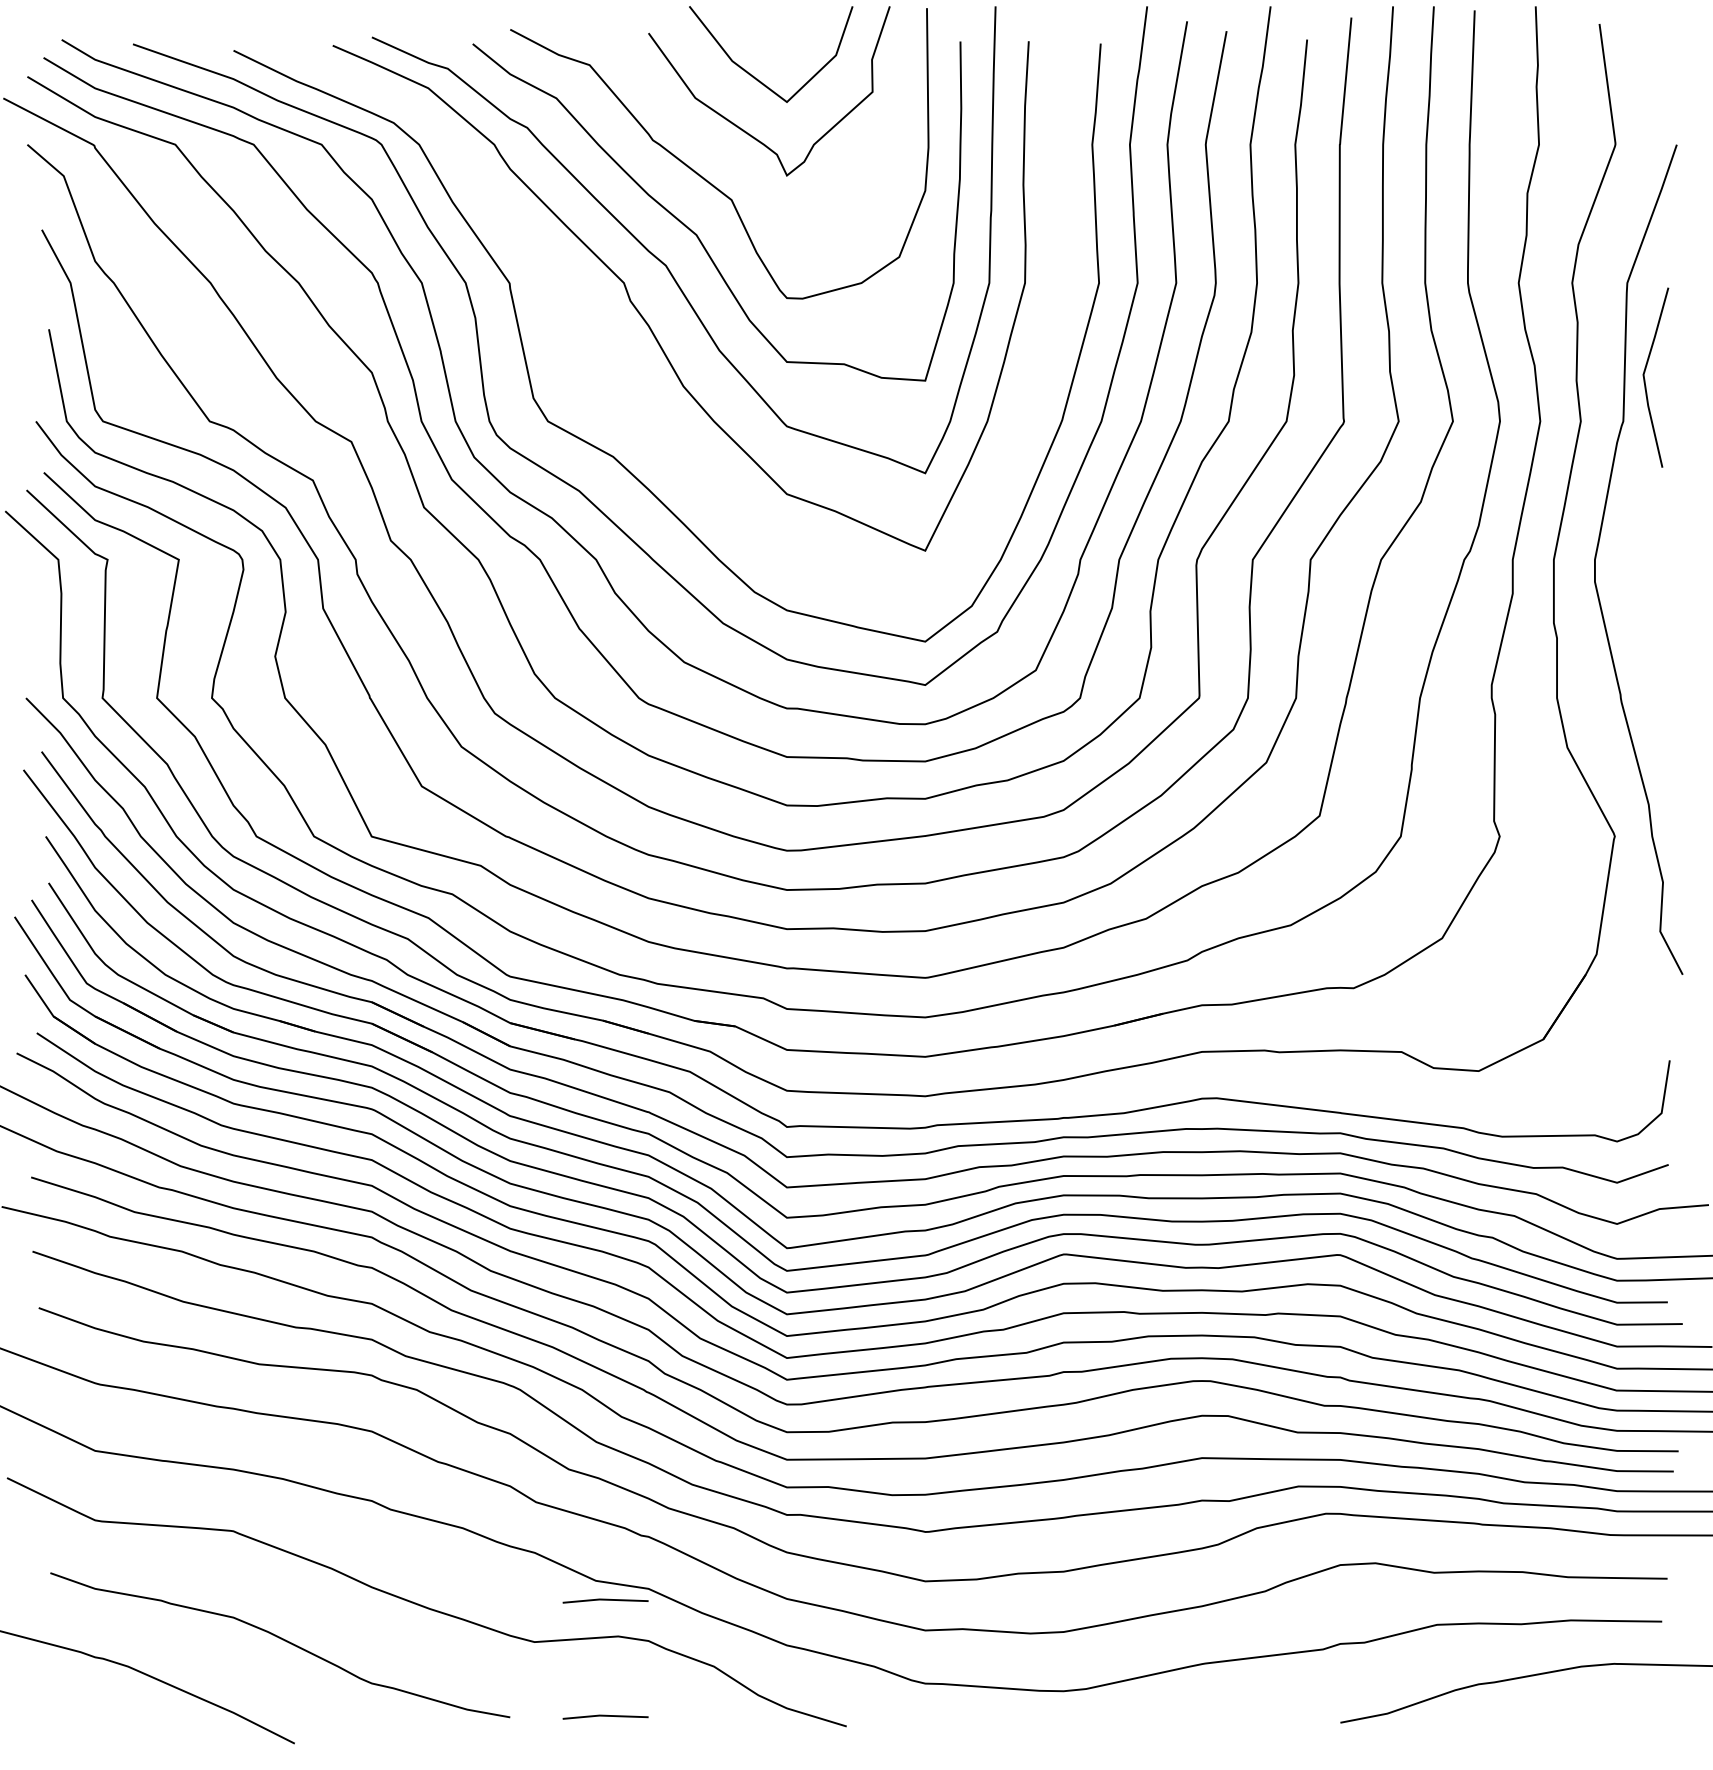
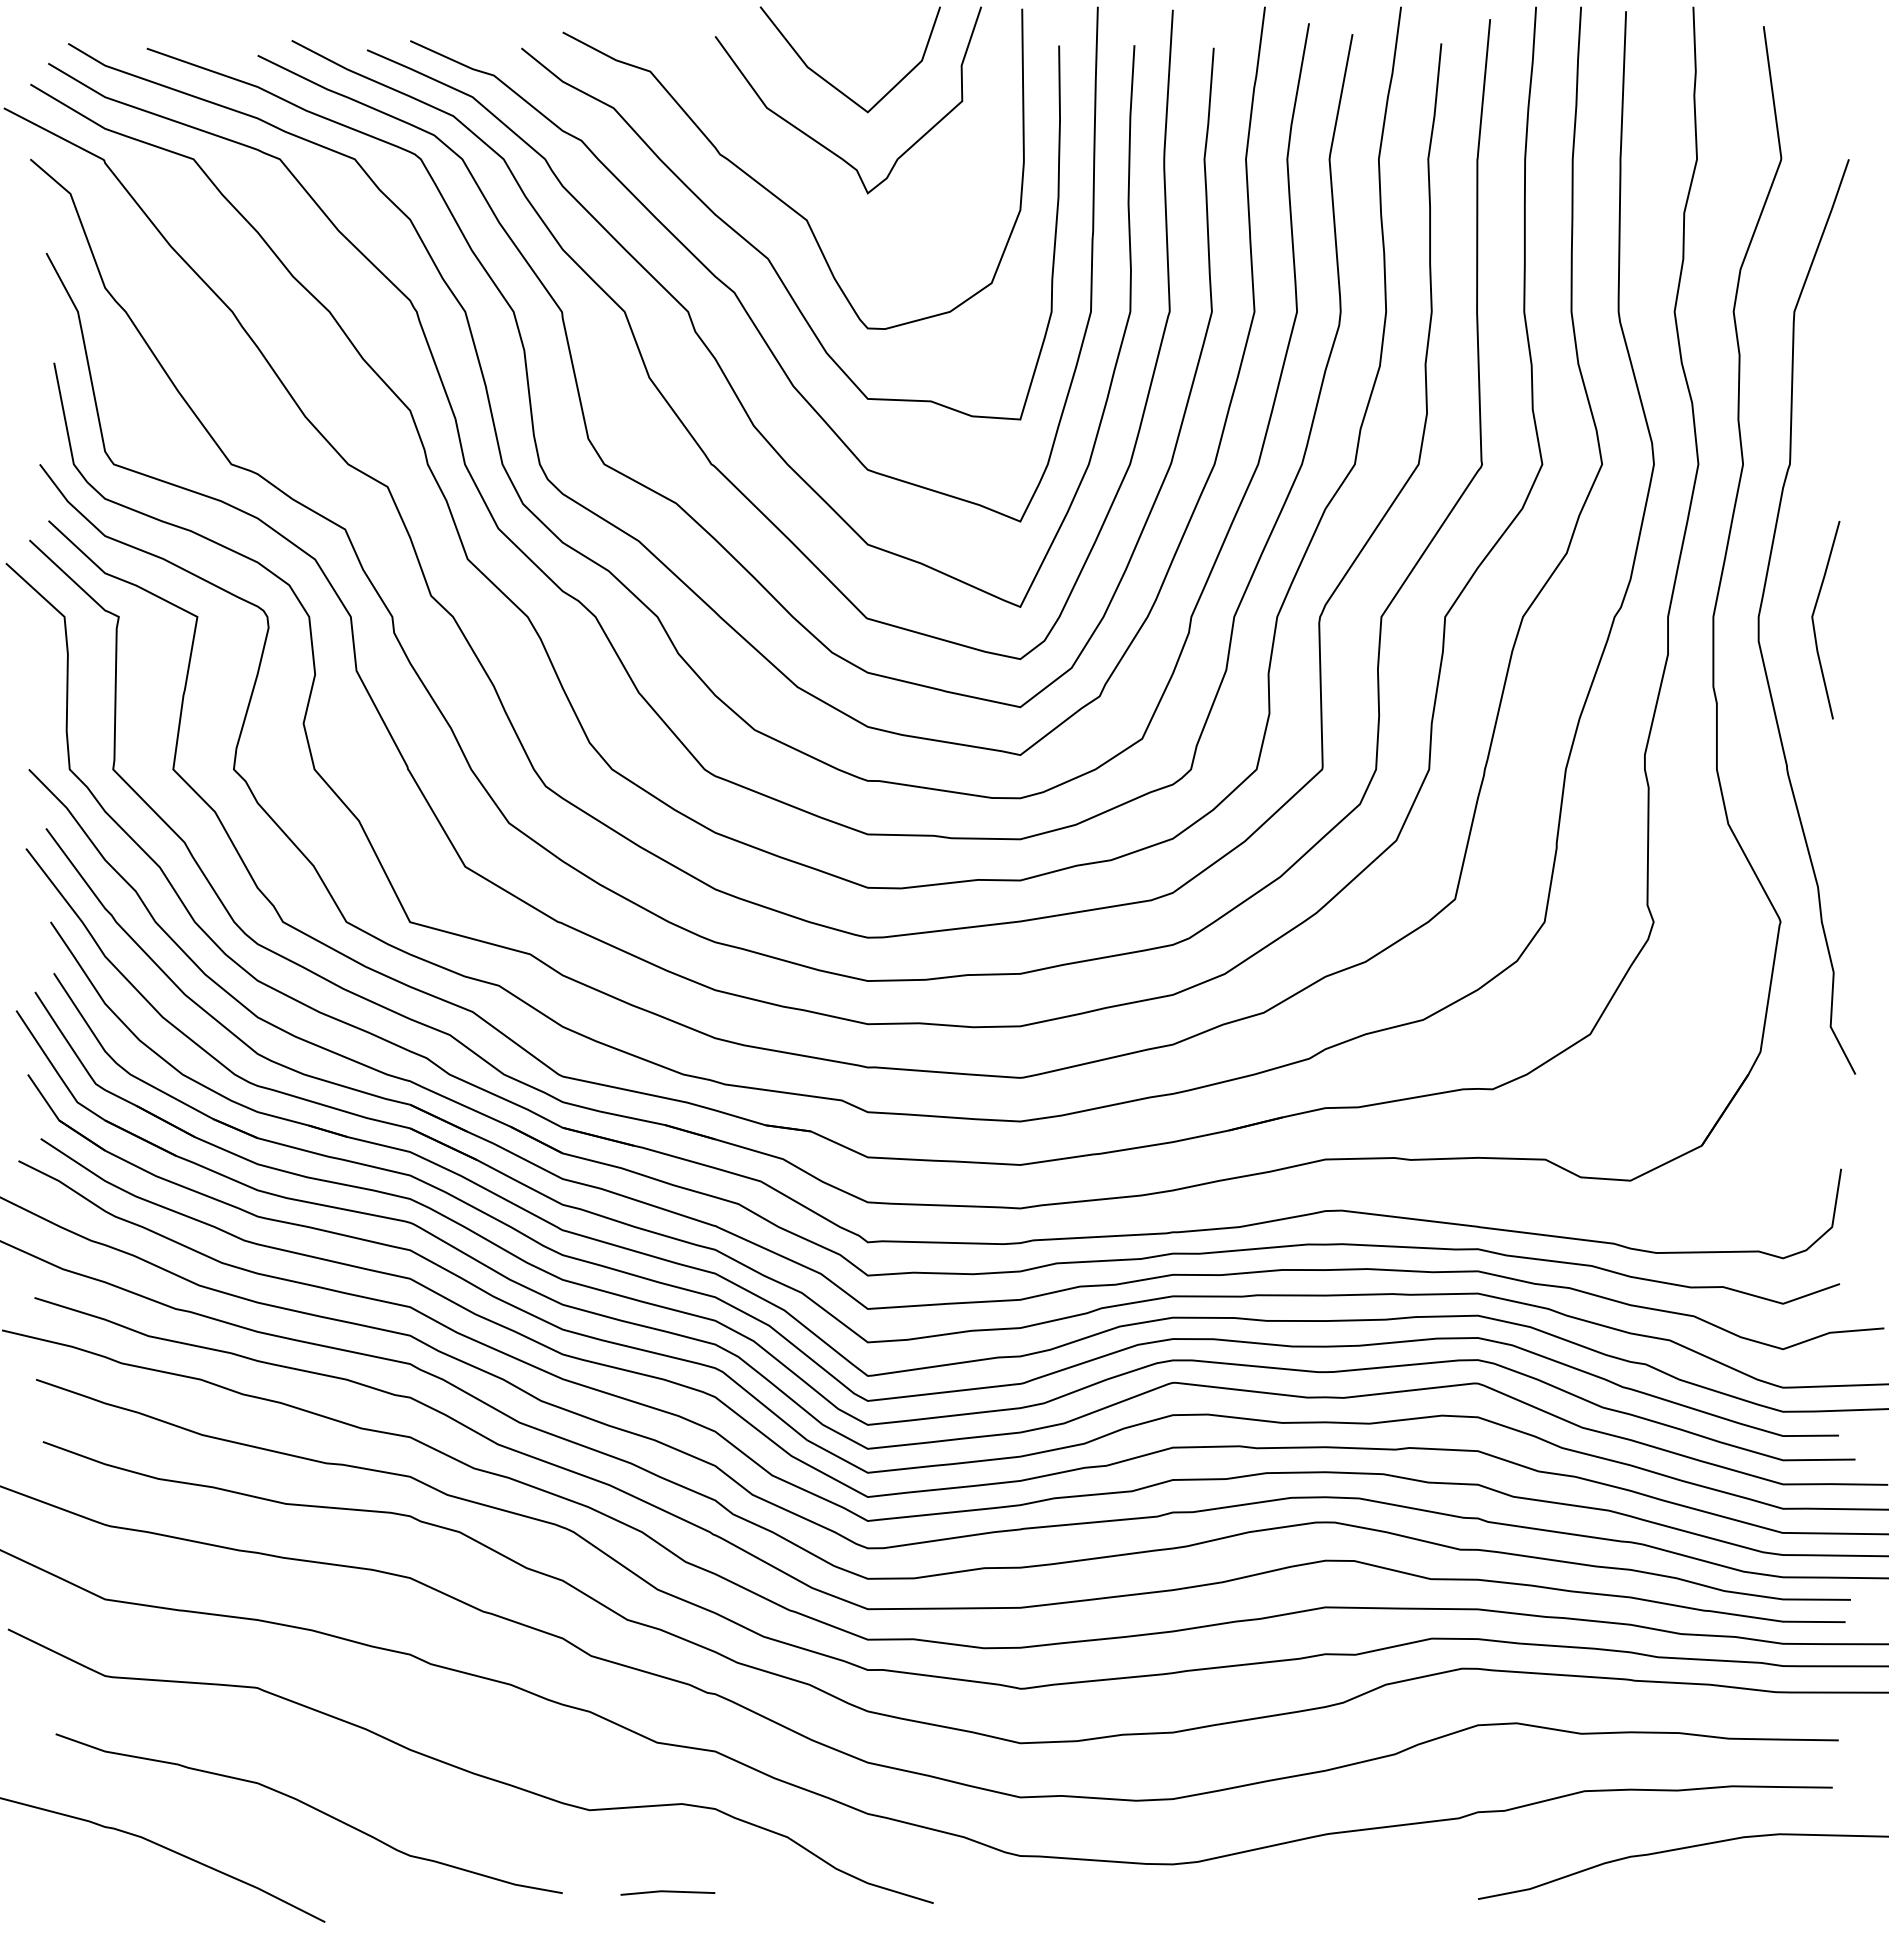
curve: (598, 353) -> (659, 389), added
line: (1645, 380) -> (1814, 623), moved
line: (605, 1600) -> (667, 1764), removed

